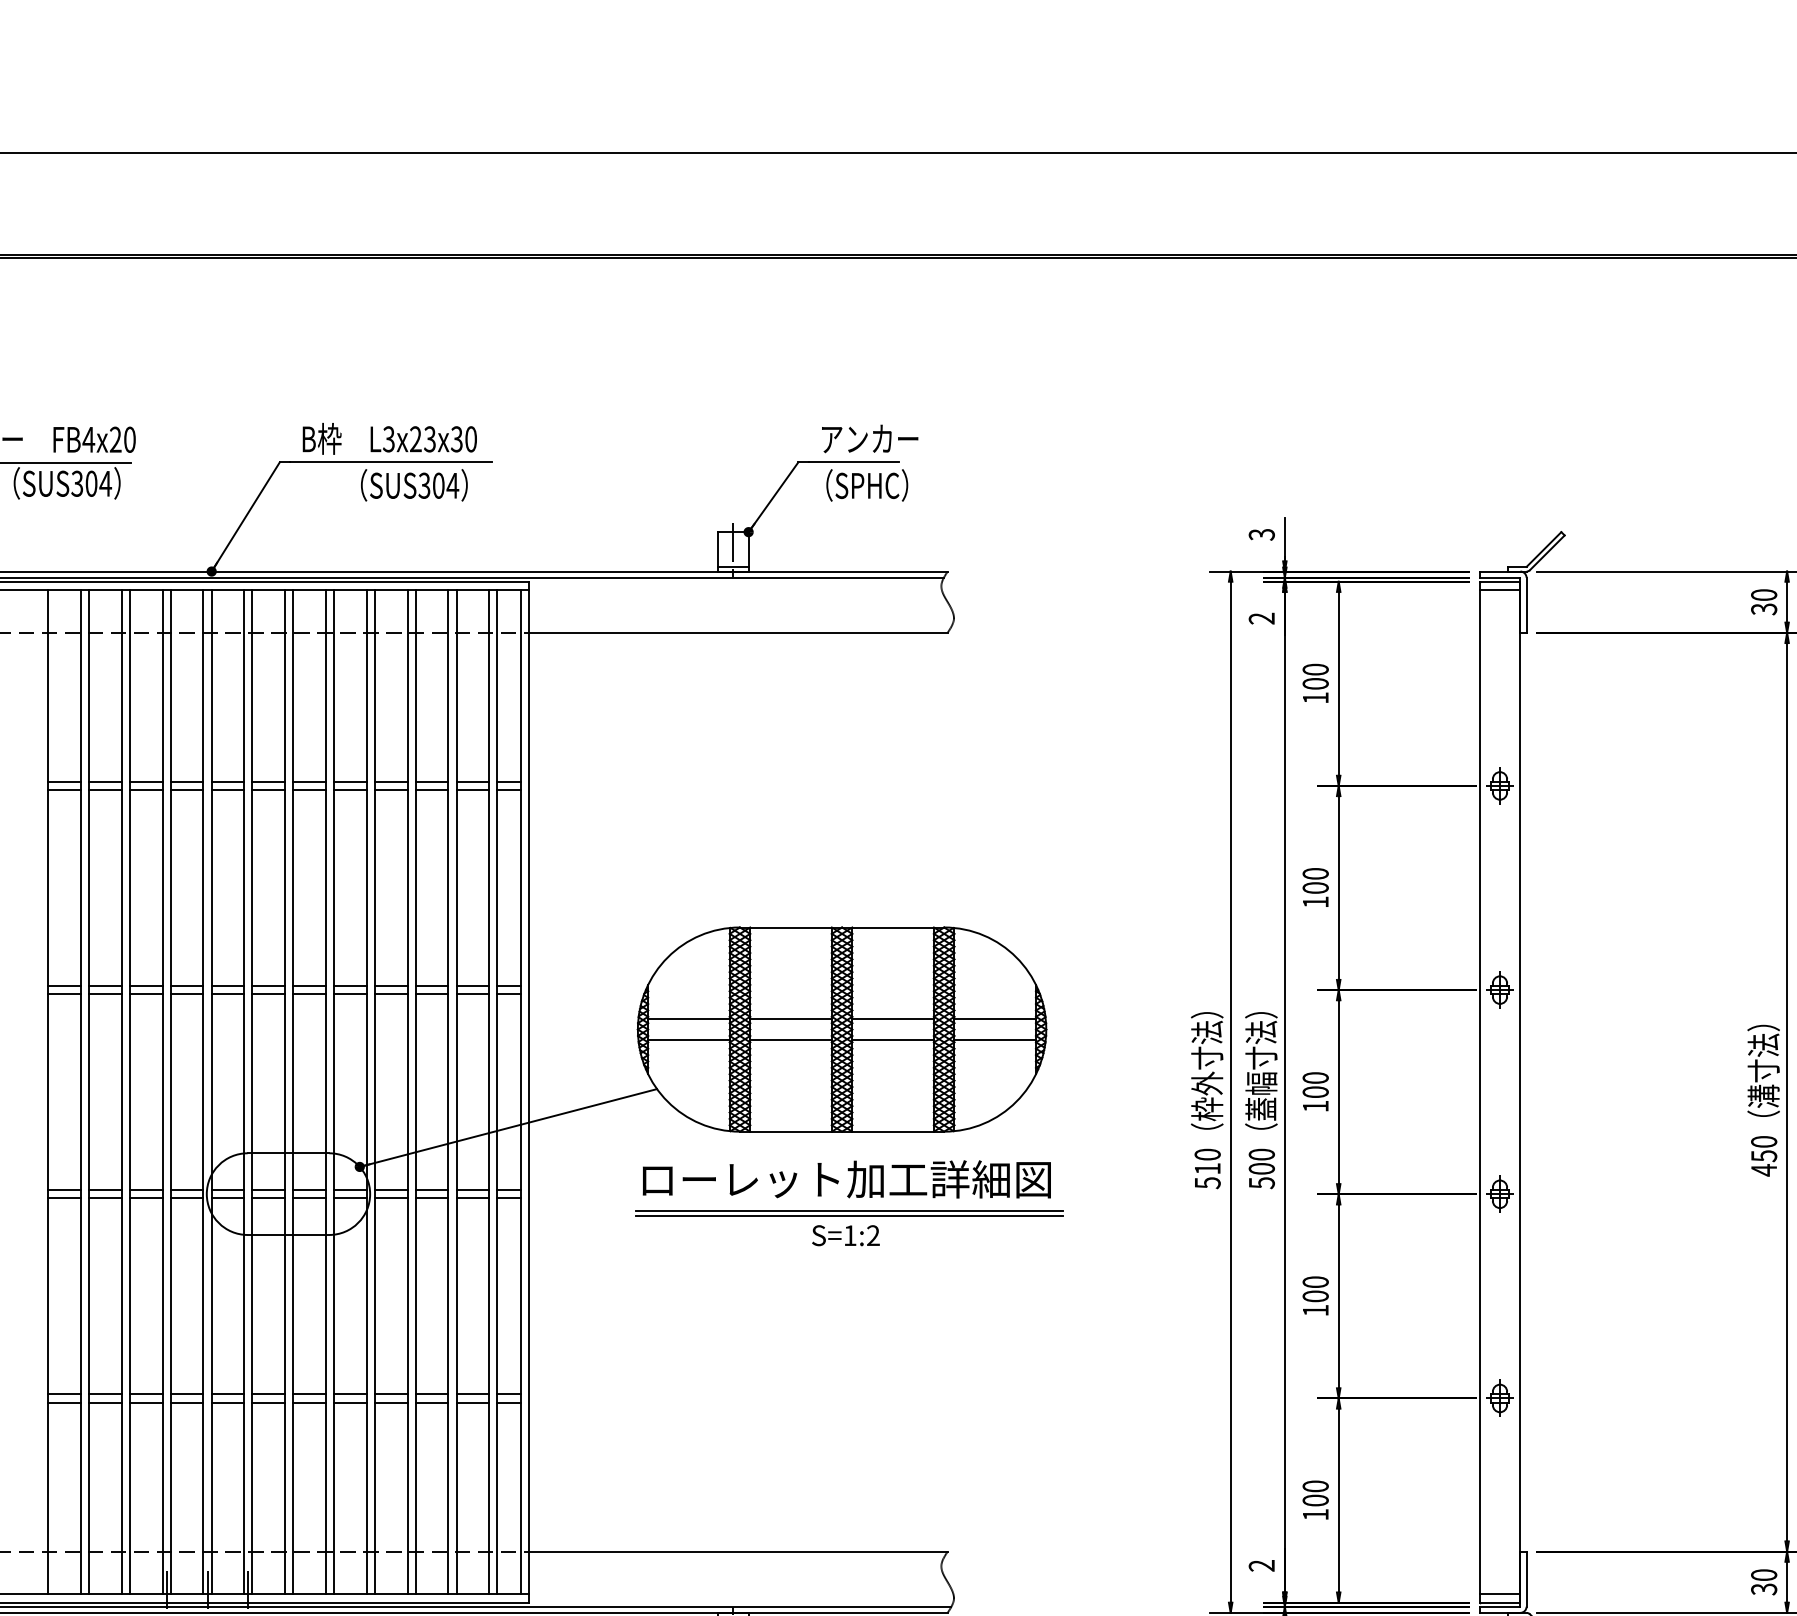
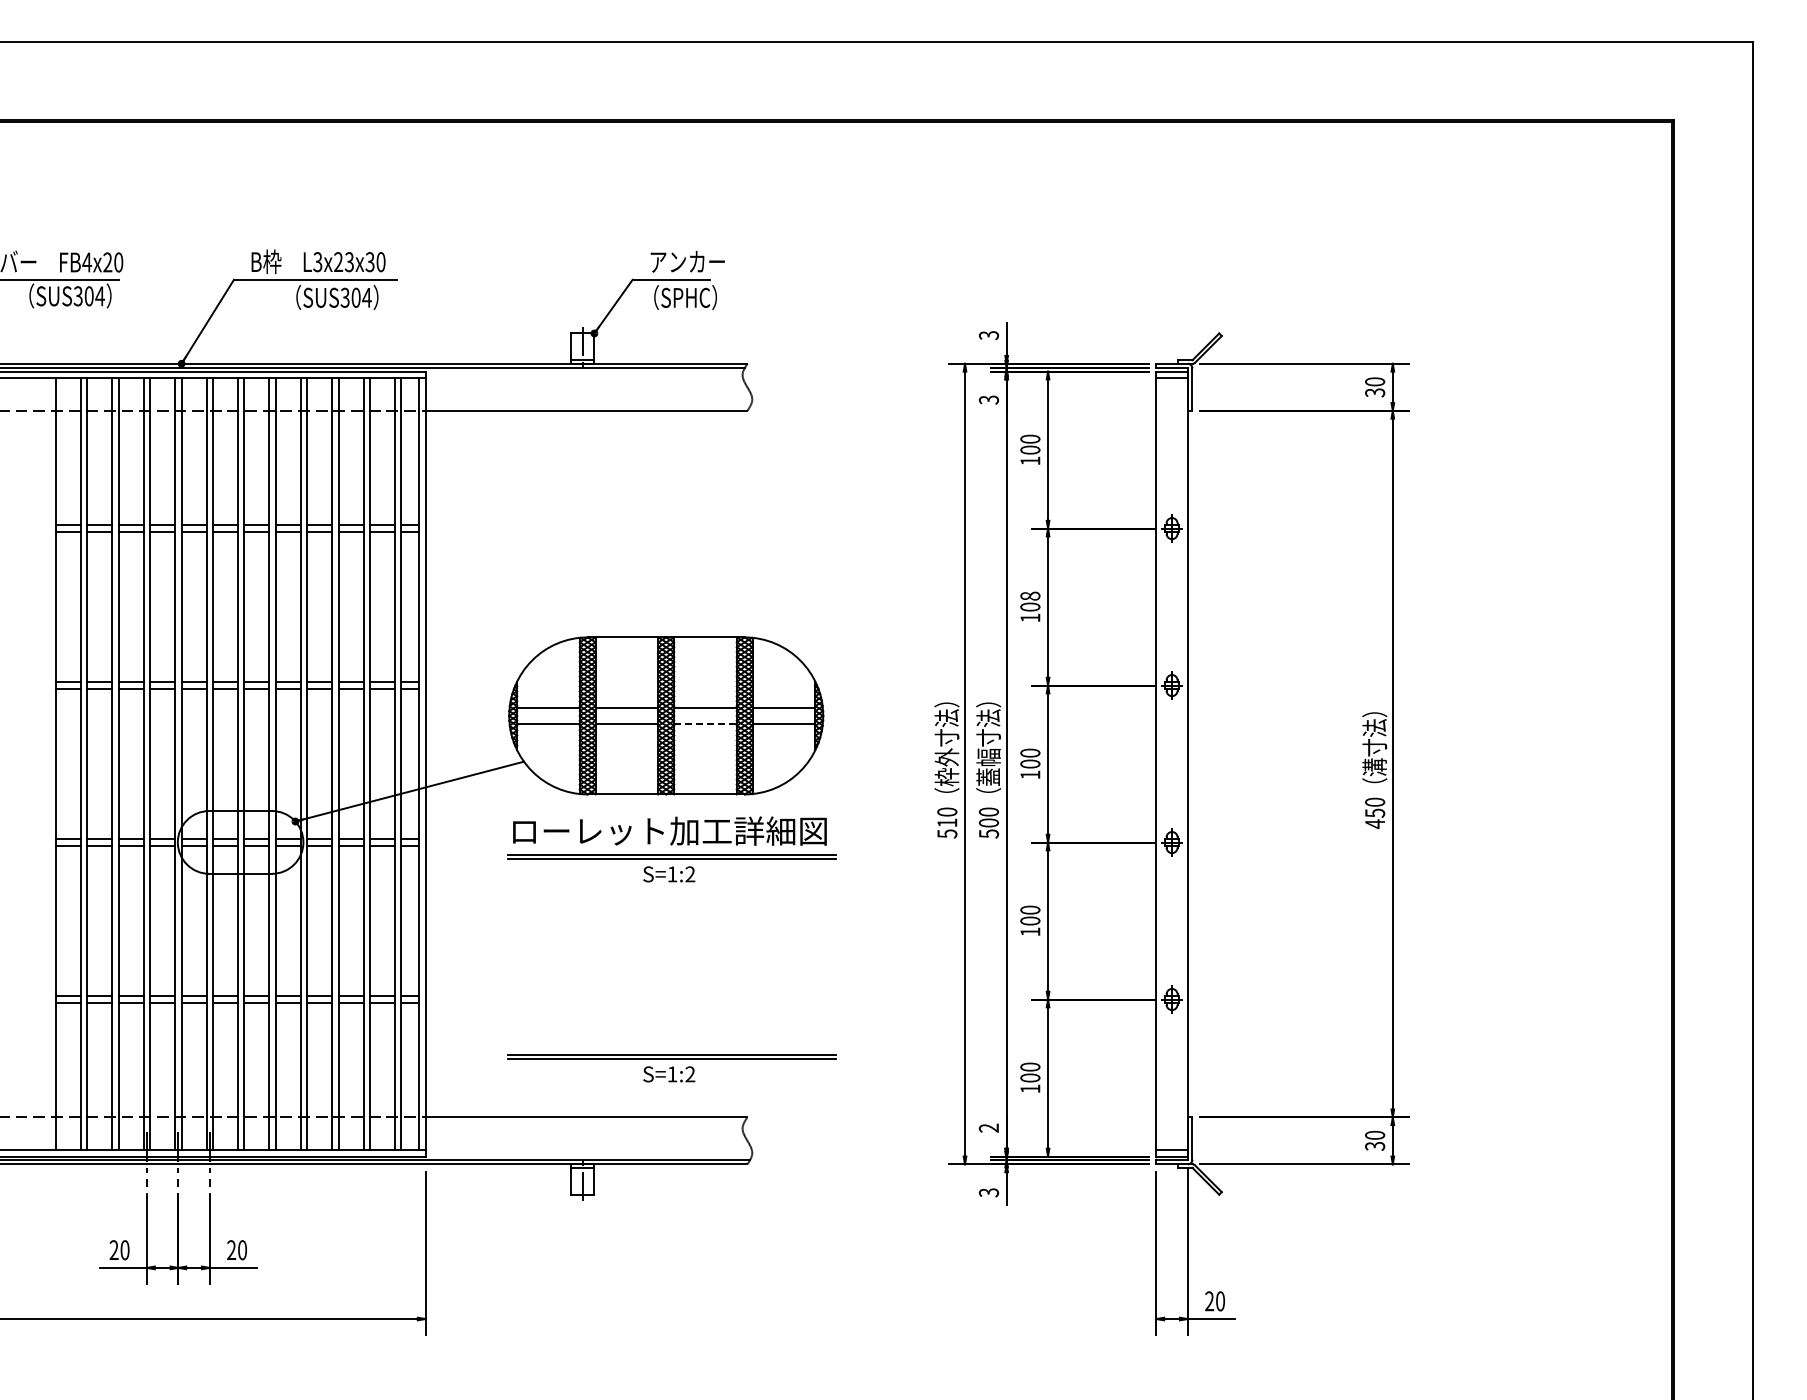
text: (1262, 618) -> (989, 399), 2 -> 3
text: (1315, 872) -> (1030, 595), 100 -> 108
line: (893, 1039) -> (705, 723), solid -> dashed
part: (848, 1488) -> (671, 1068), added

